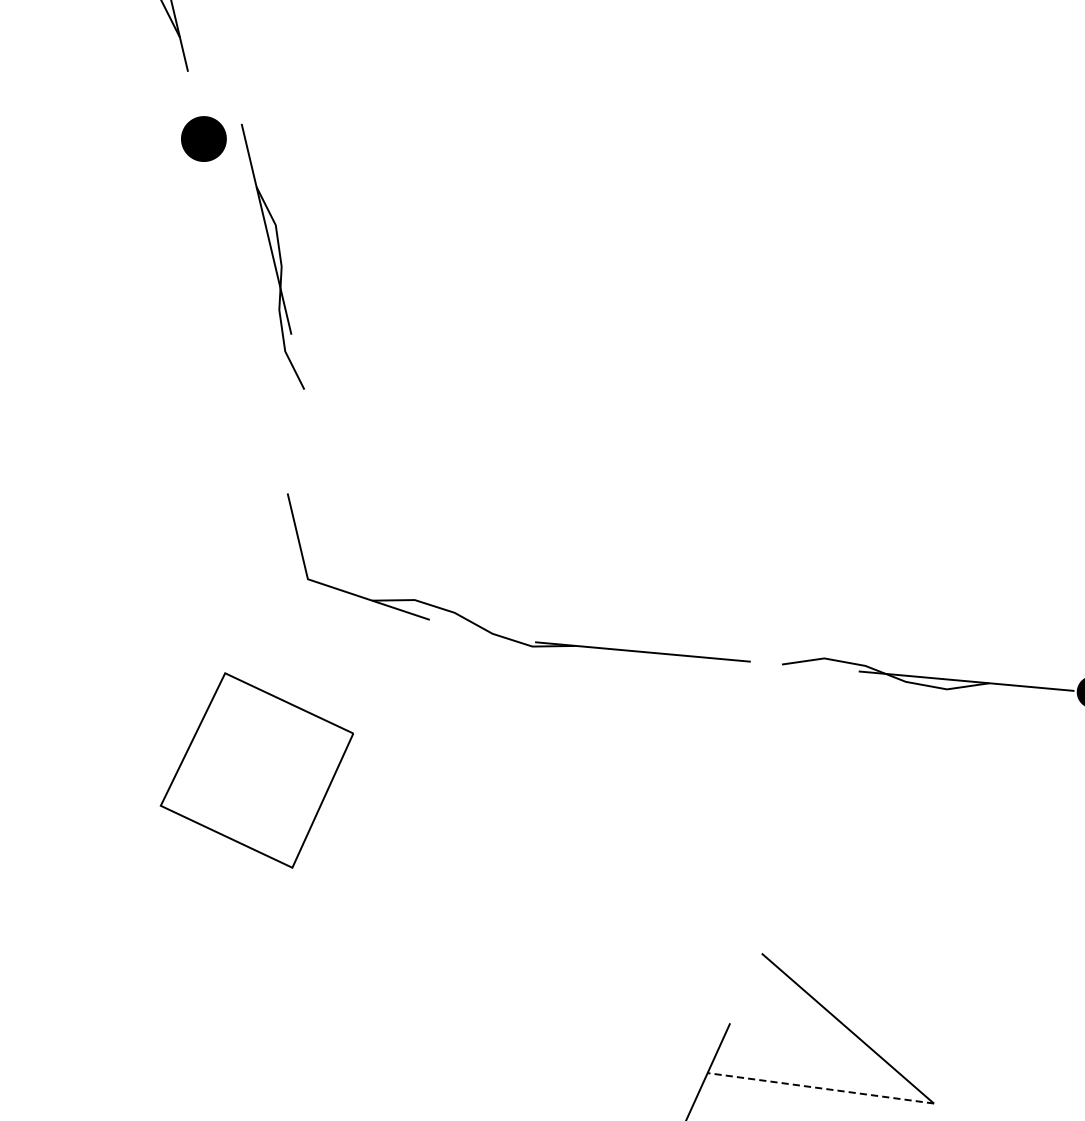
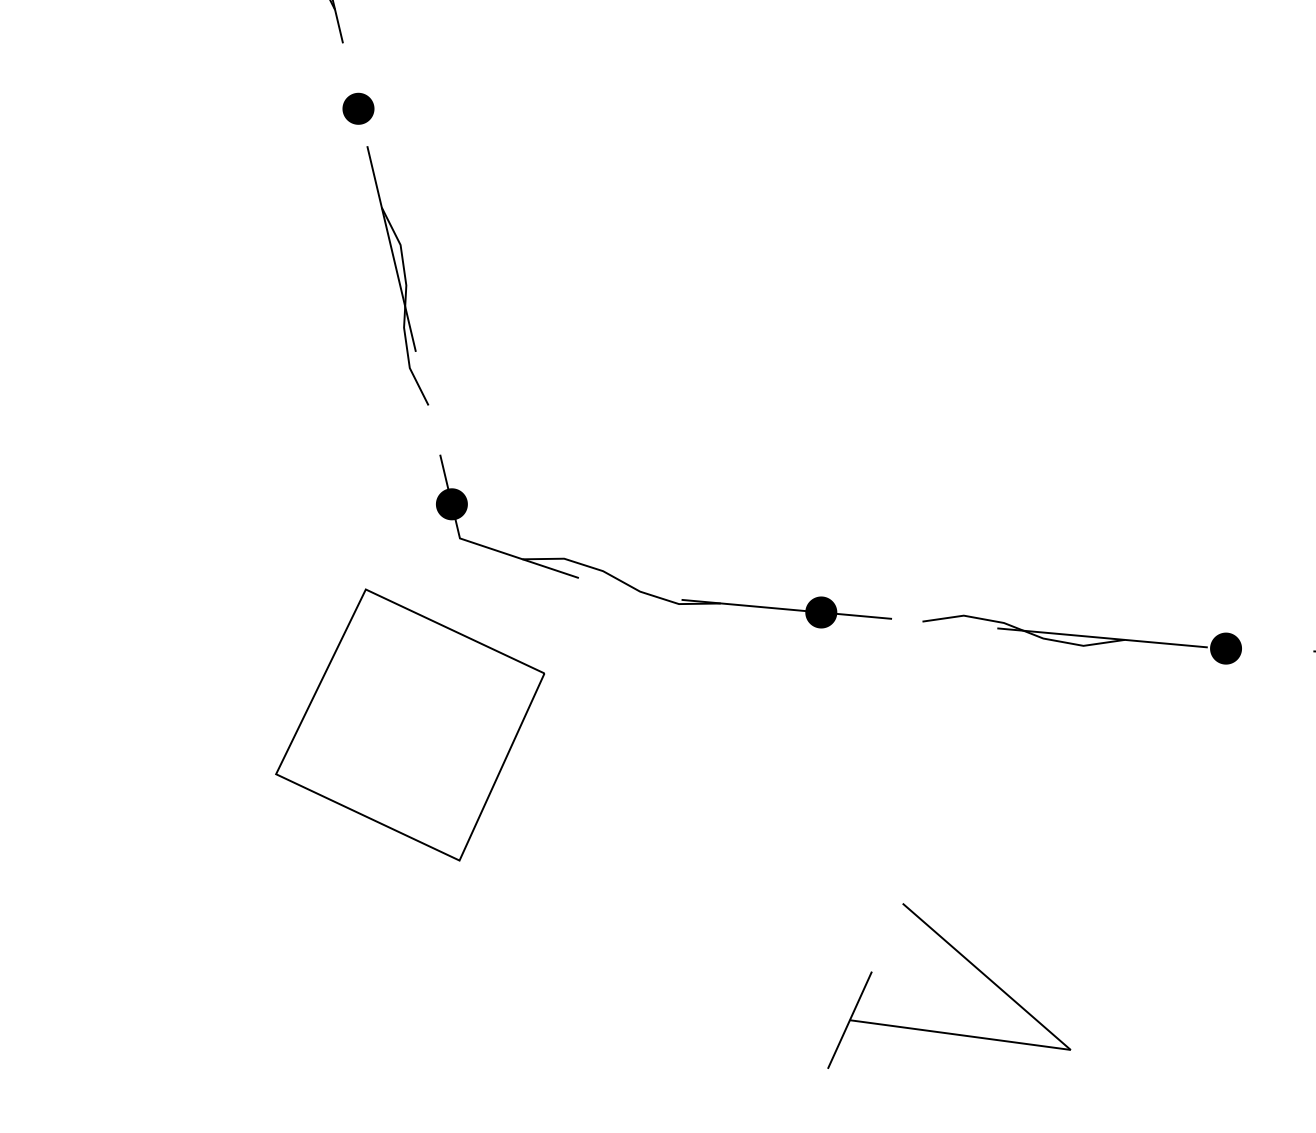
part: (203, 138) -> (358, 108), size x0.71
part: (272, 256) -> (397, 275), moved
fill: (299, 544) -> (451, 504), added
fill: (678, 655) -> (821, 612), added
part: (257, 769) -> (410, 724), size x1.43
line: (820, 1088) -> (960, 1035), dashed -> solid

